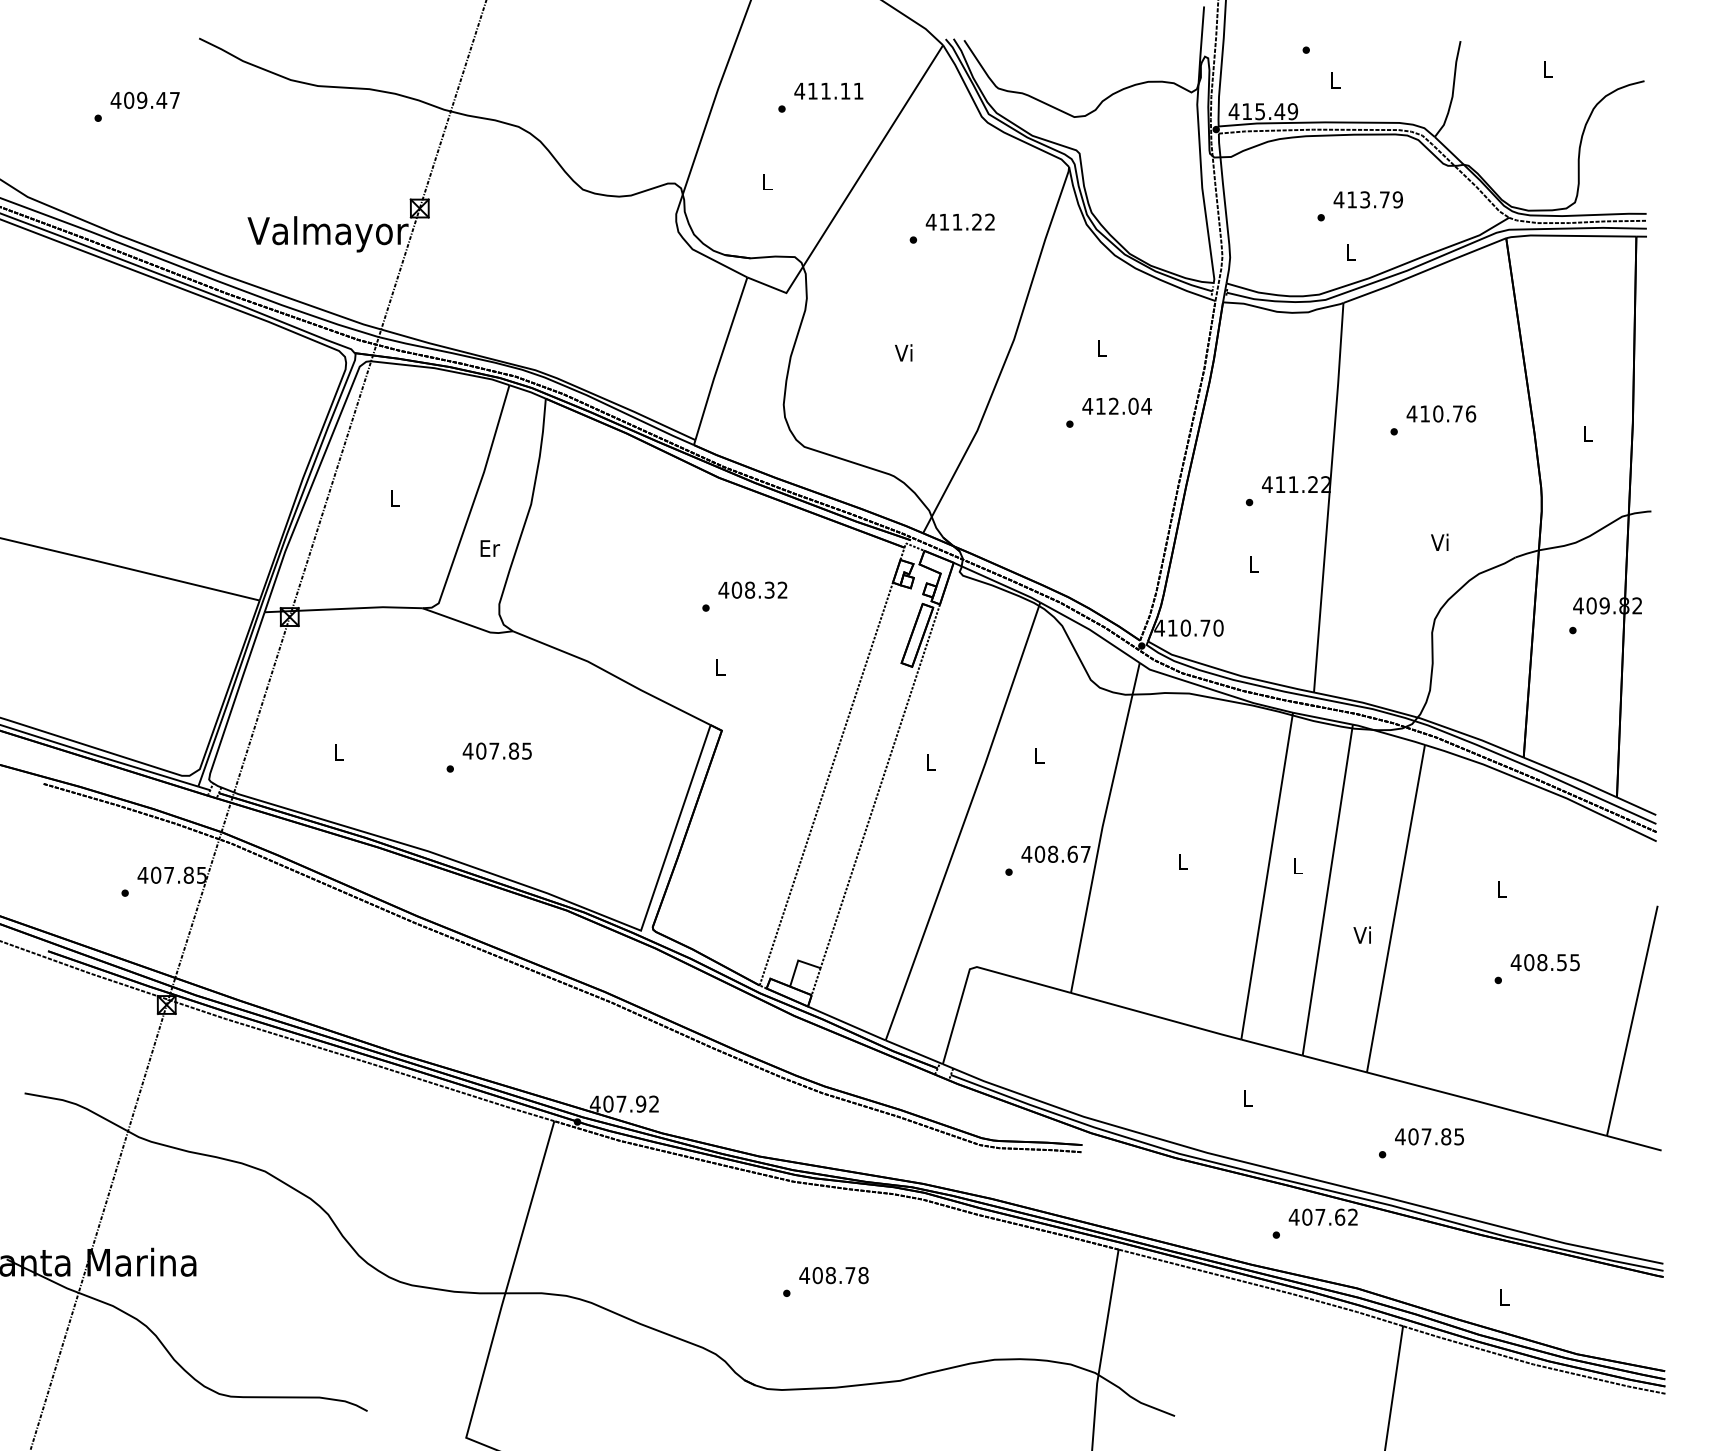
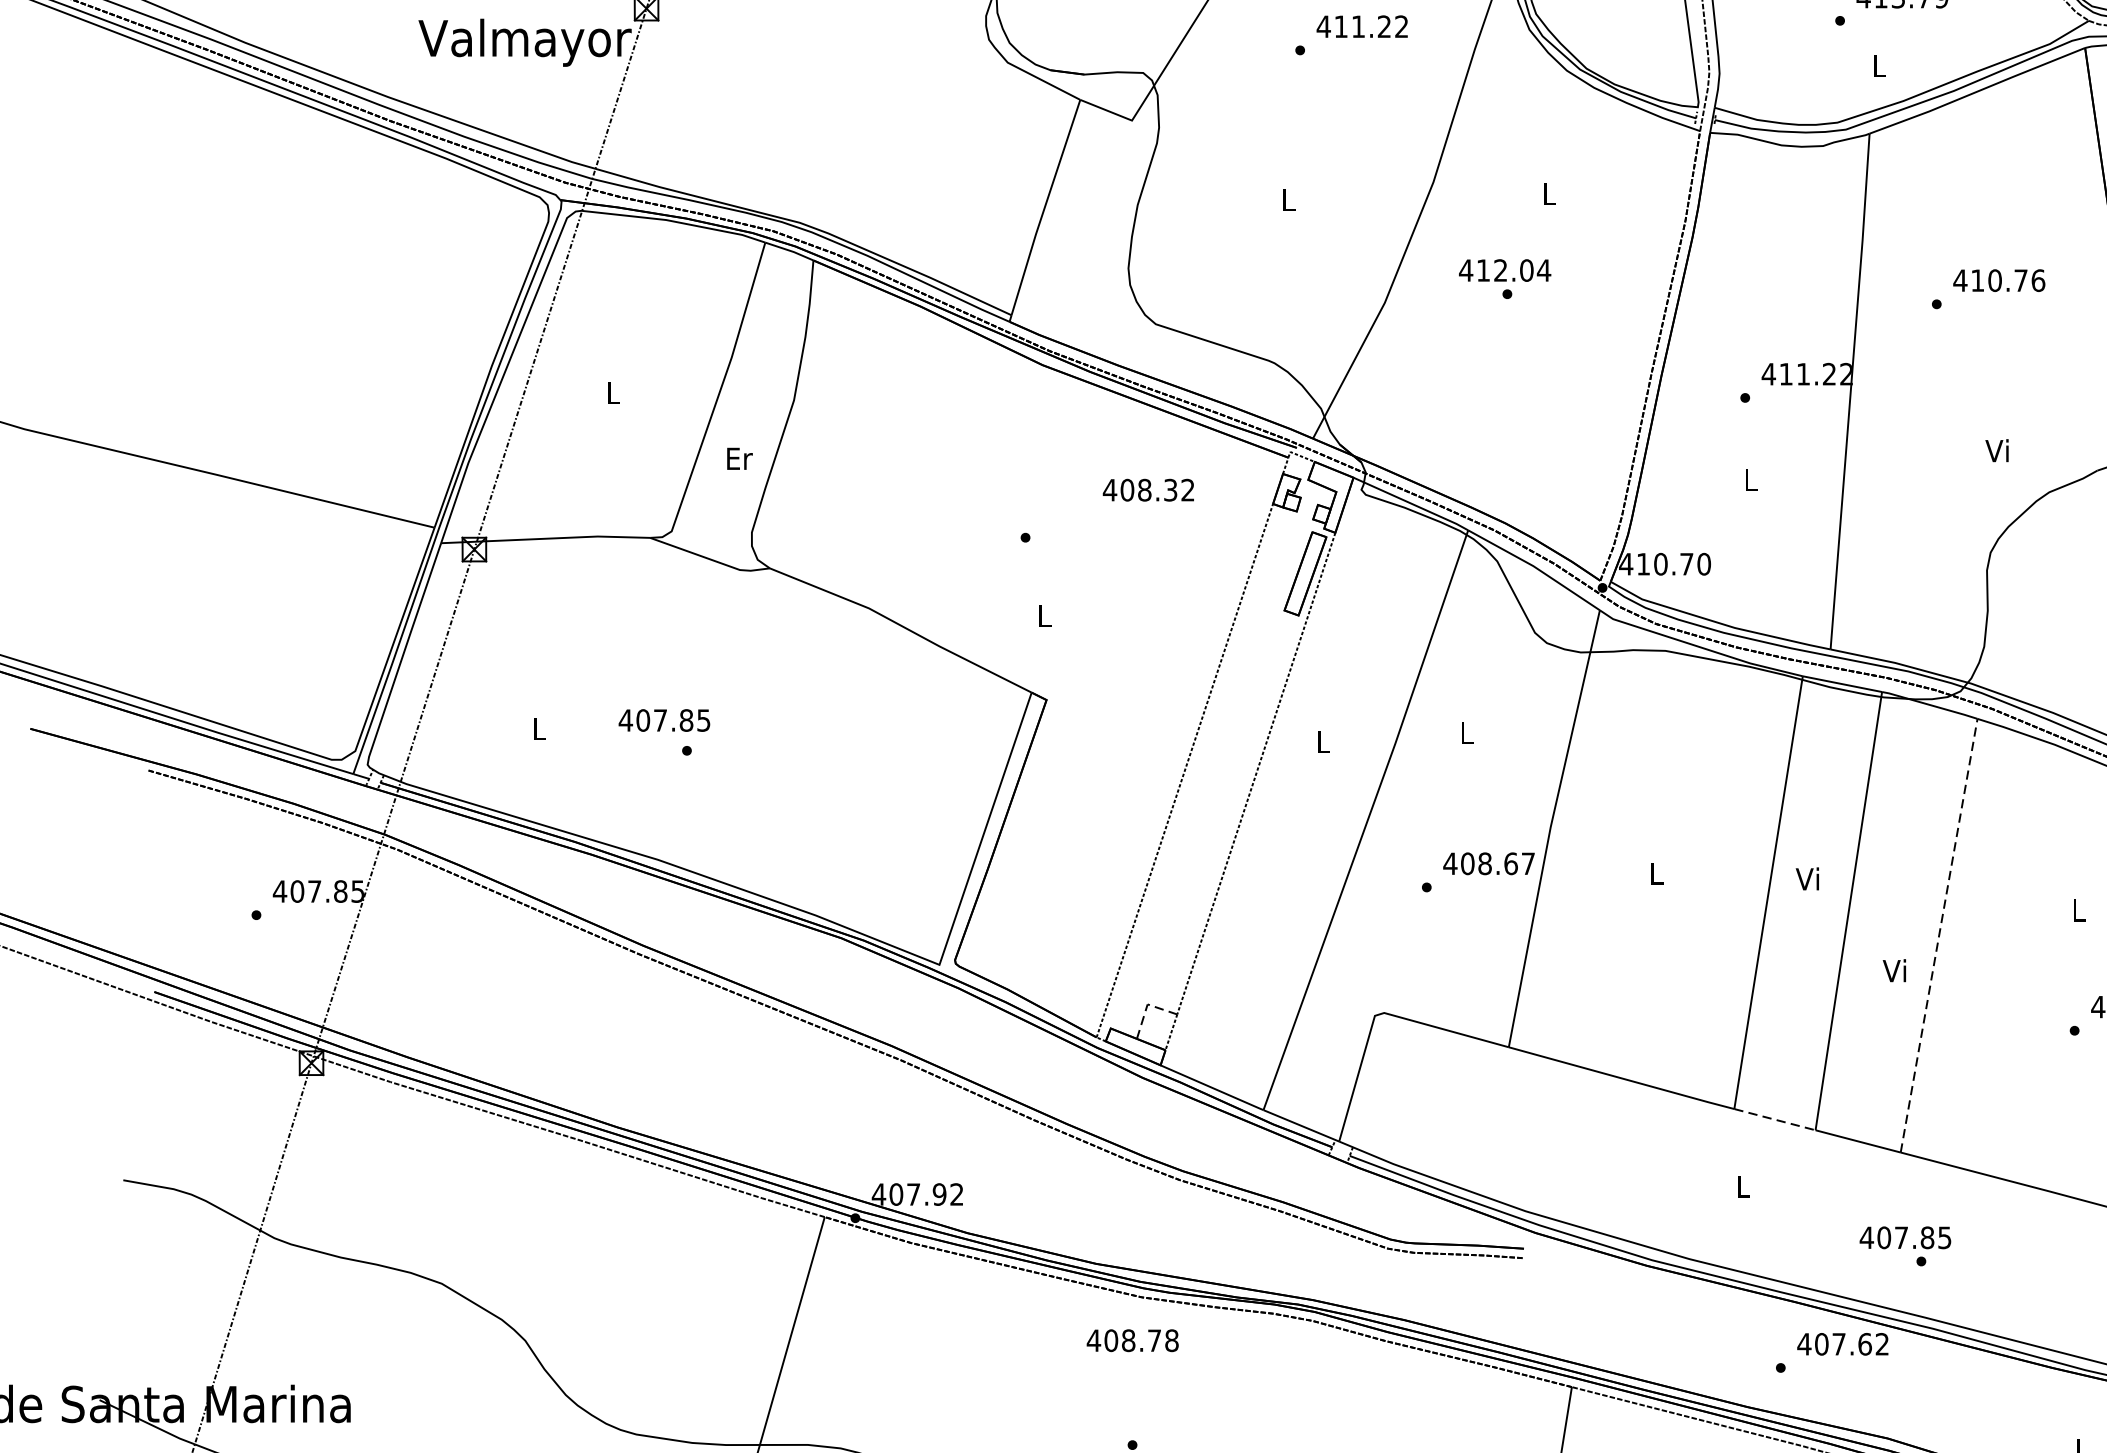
text: (903, 352) -> (1287, 199), Vi -> L
text: (1116, 405) -> (1504, 269), moved
text: (752, 589) -> (1148, 489), moved
text: (496, 750) -> (663, 719), moved
text: (1296, 865) -> (1807, 878), L -> Vi
line: (1396, 908) -> (1939, 935), solid -> dashed
line: (797, 961) -> (1146, 1005), solid -> dashed
line: (1271, 1047) -> (1774, 1119), solid -> dashed
text: (1429, 1136) -> (1905, 1237), moved
text: (833, 1275) -> (1132, 1340), moved

